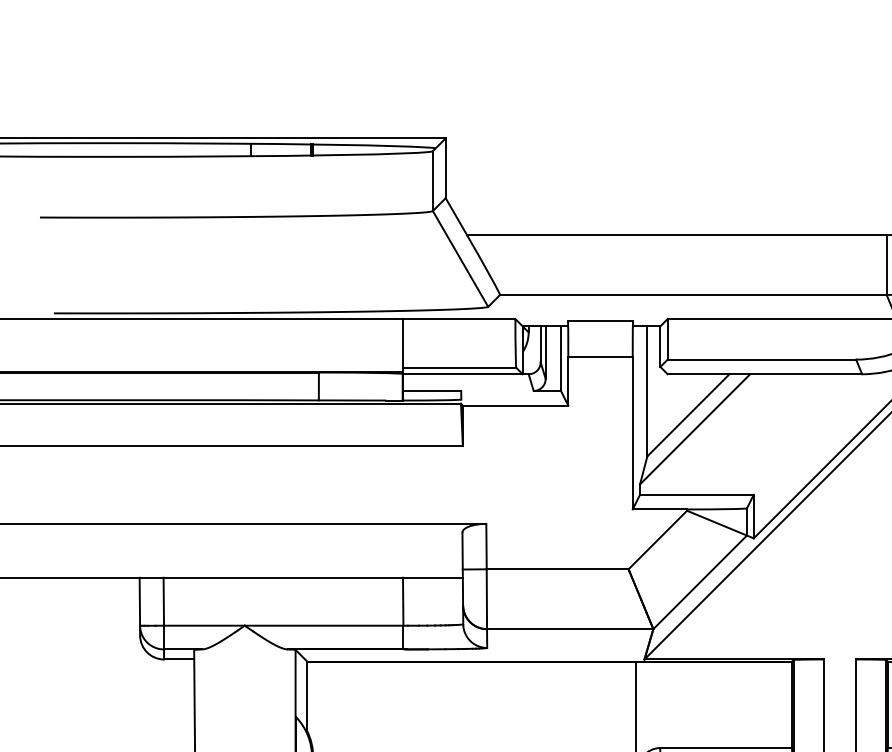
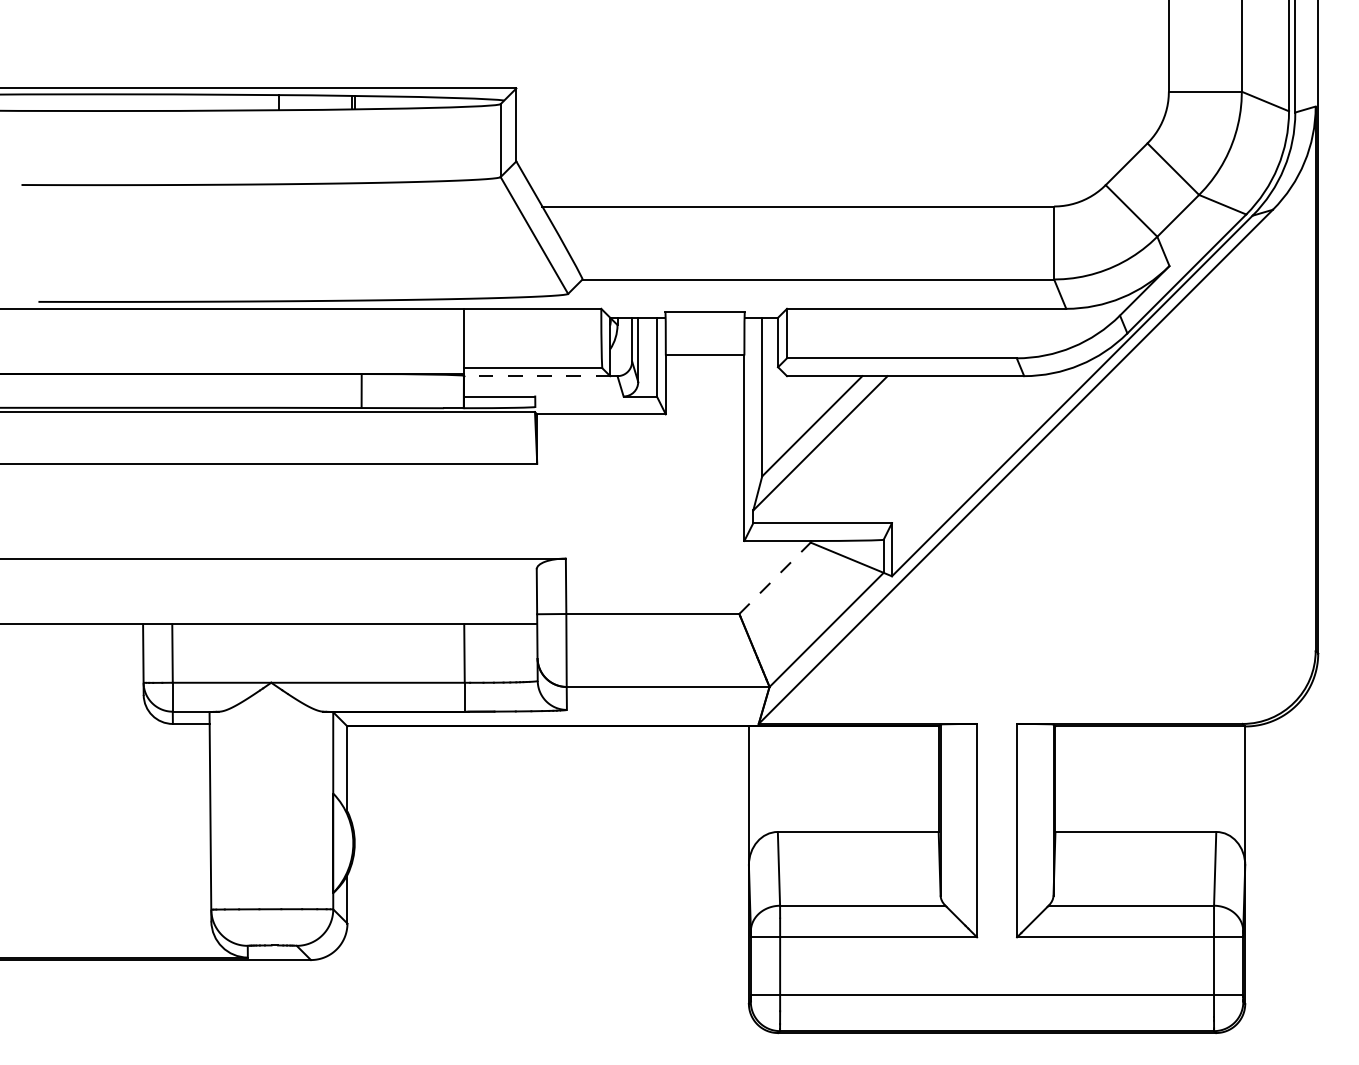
line: (463, 374) -> (537, 376), solid -> dashed
line: (658, 539) -> (775, 577), solid -> dashed

